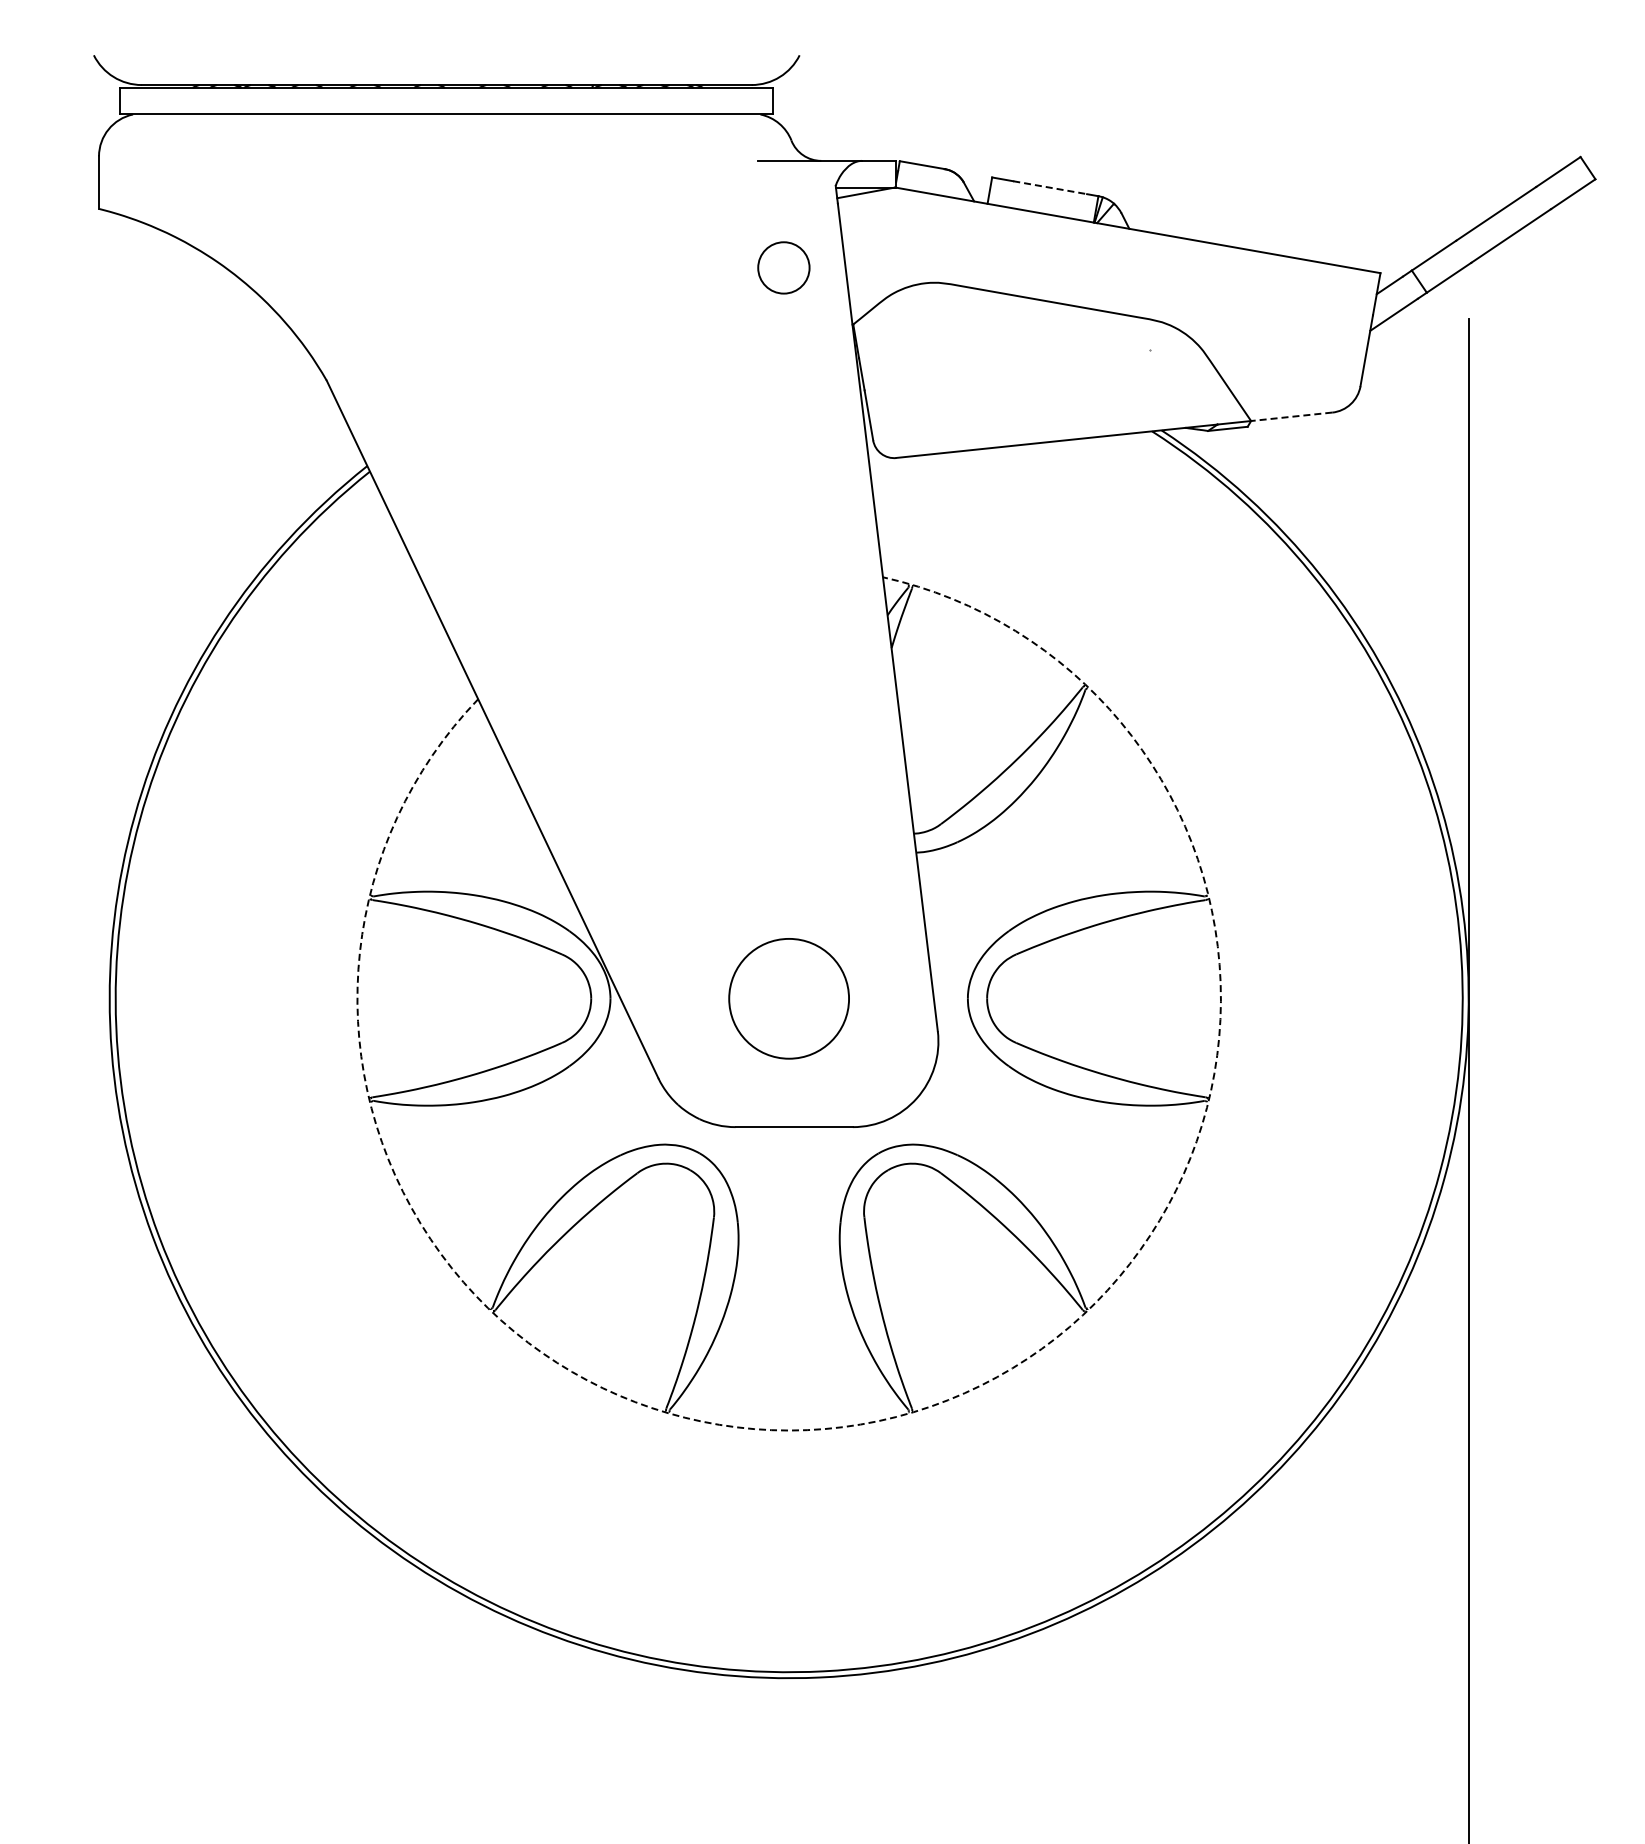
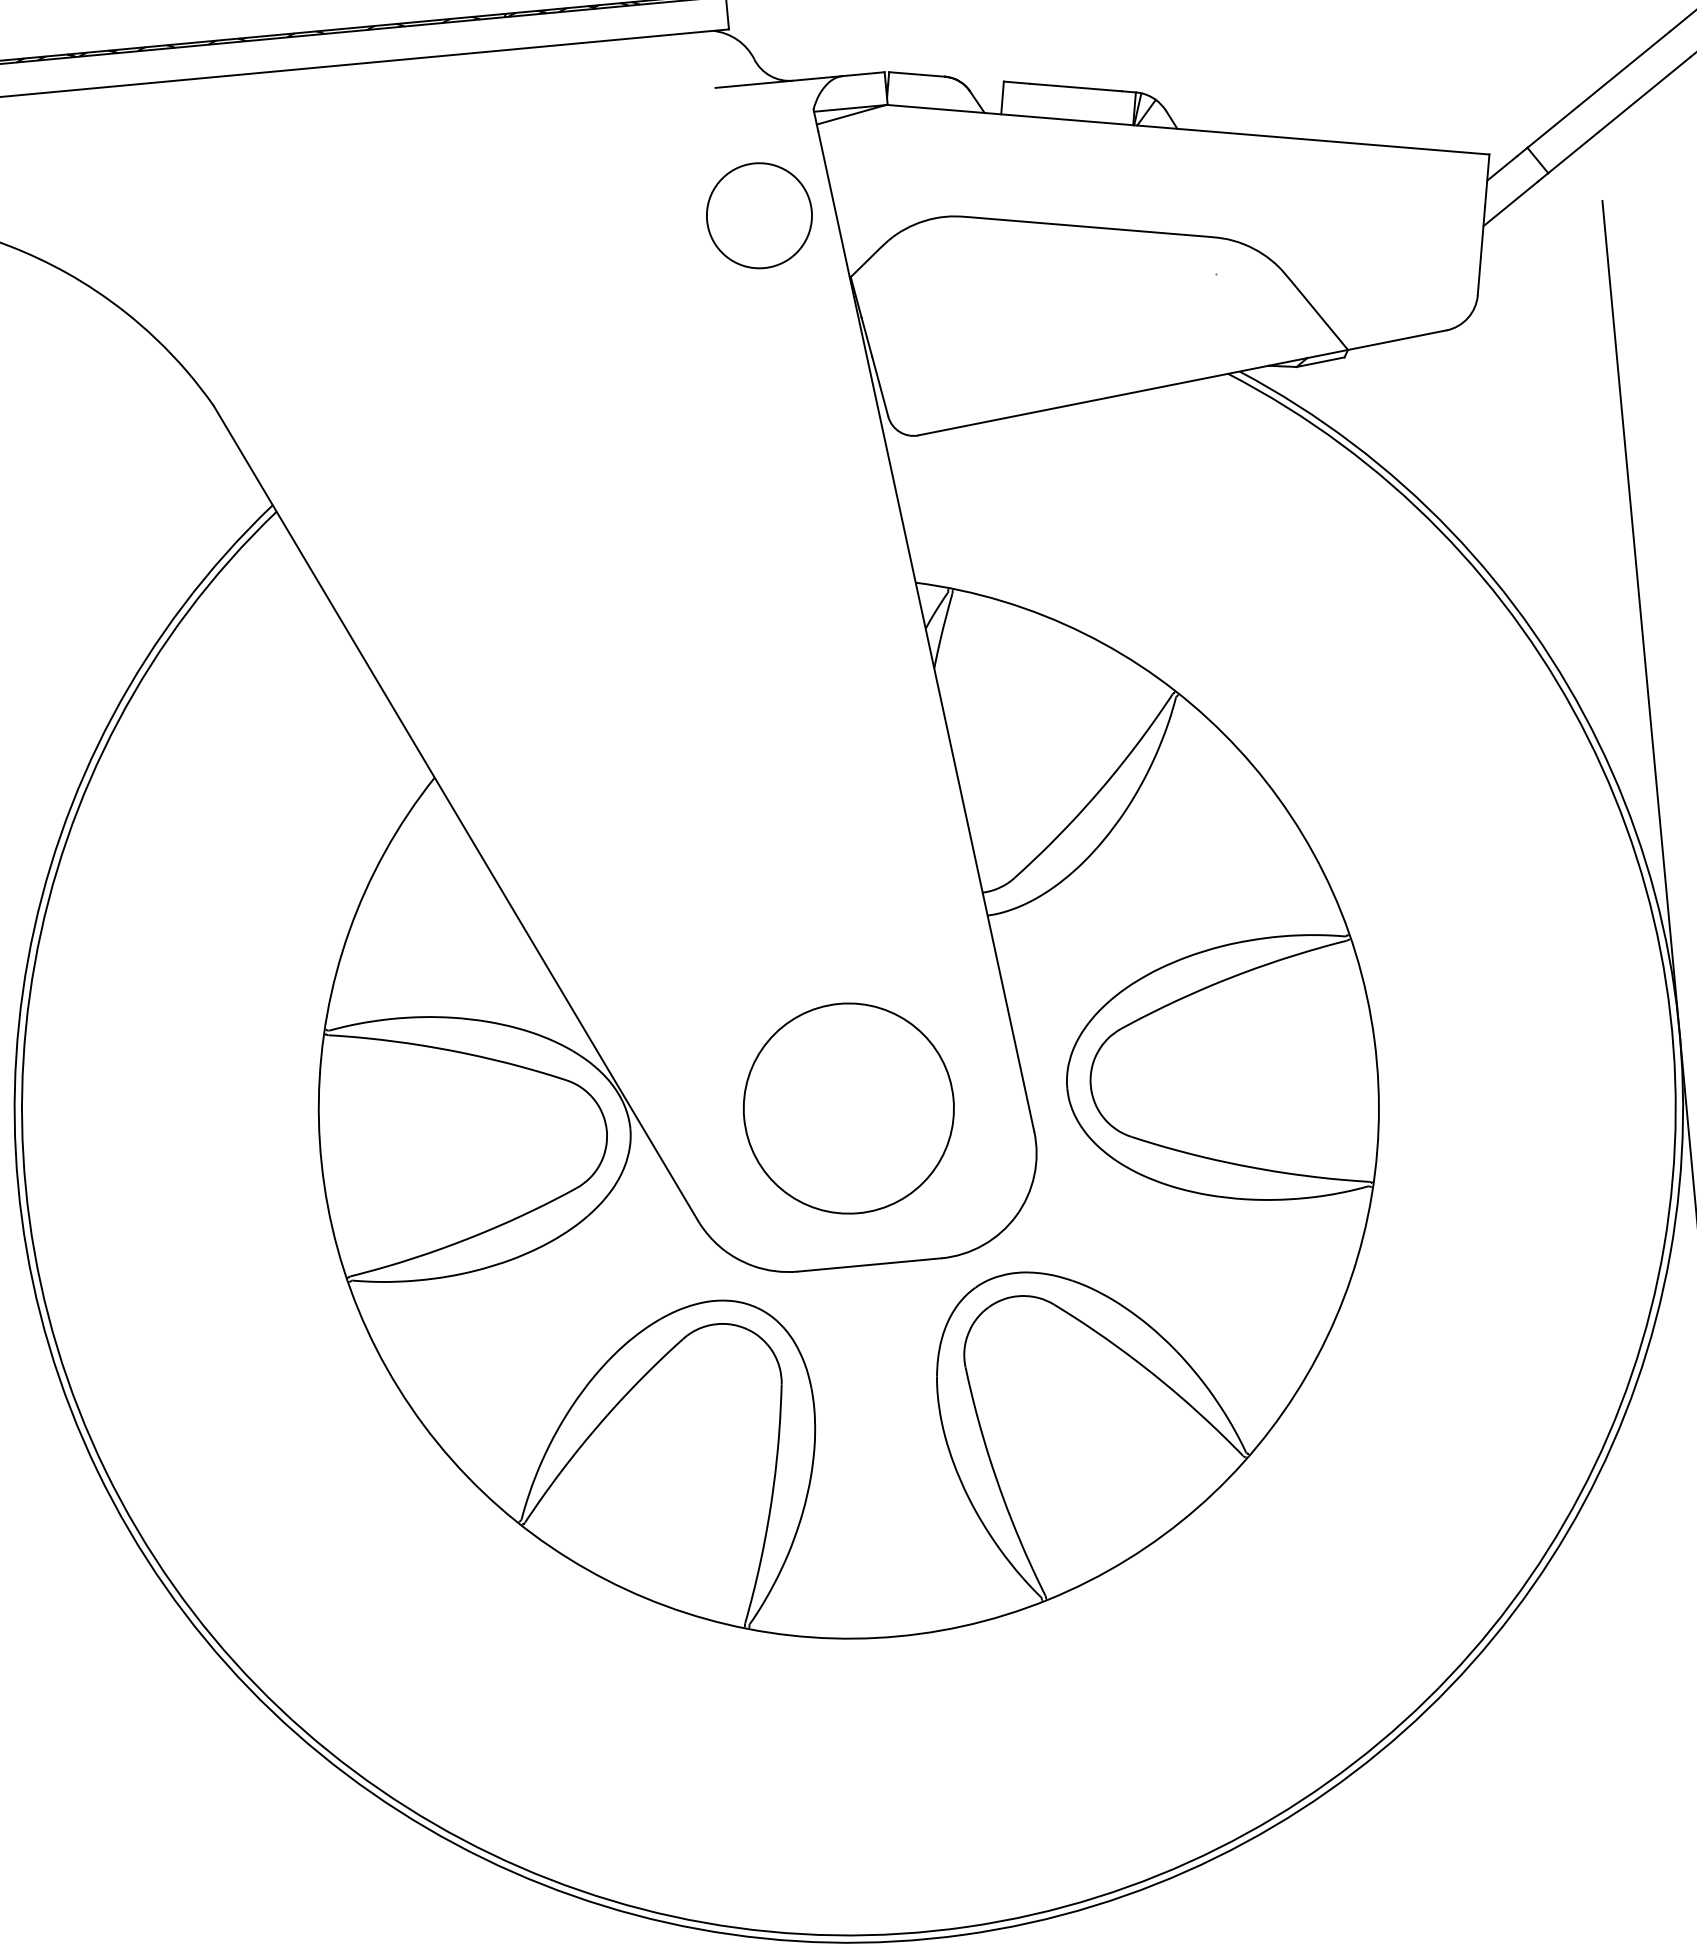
line: (1050, 187) -> (1076, 87), dashed -> solid
circle: (783, 267) -> (758, 215), size x1.67
line: (1291, 416) -> (1396, 339), dashed -> solid
circle: (788, 998) -> (847, 1108), size x1.43
arc: (913, 1412) -> (1047, 1600), dashed -> solid

